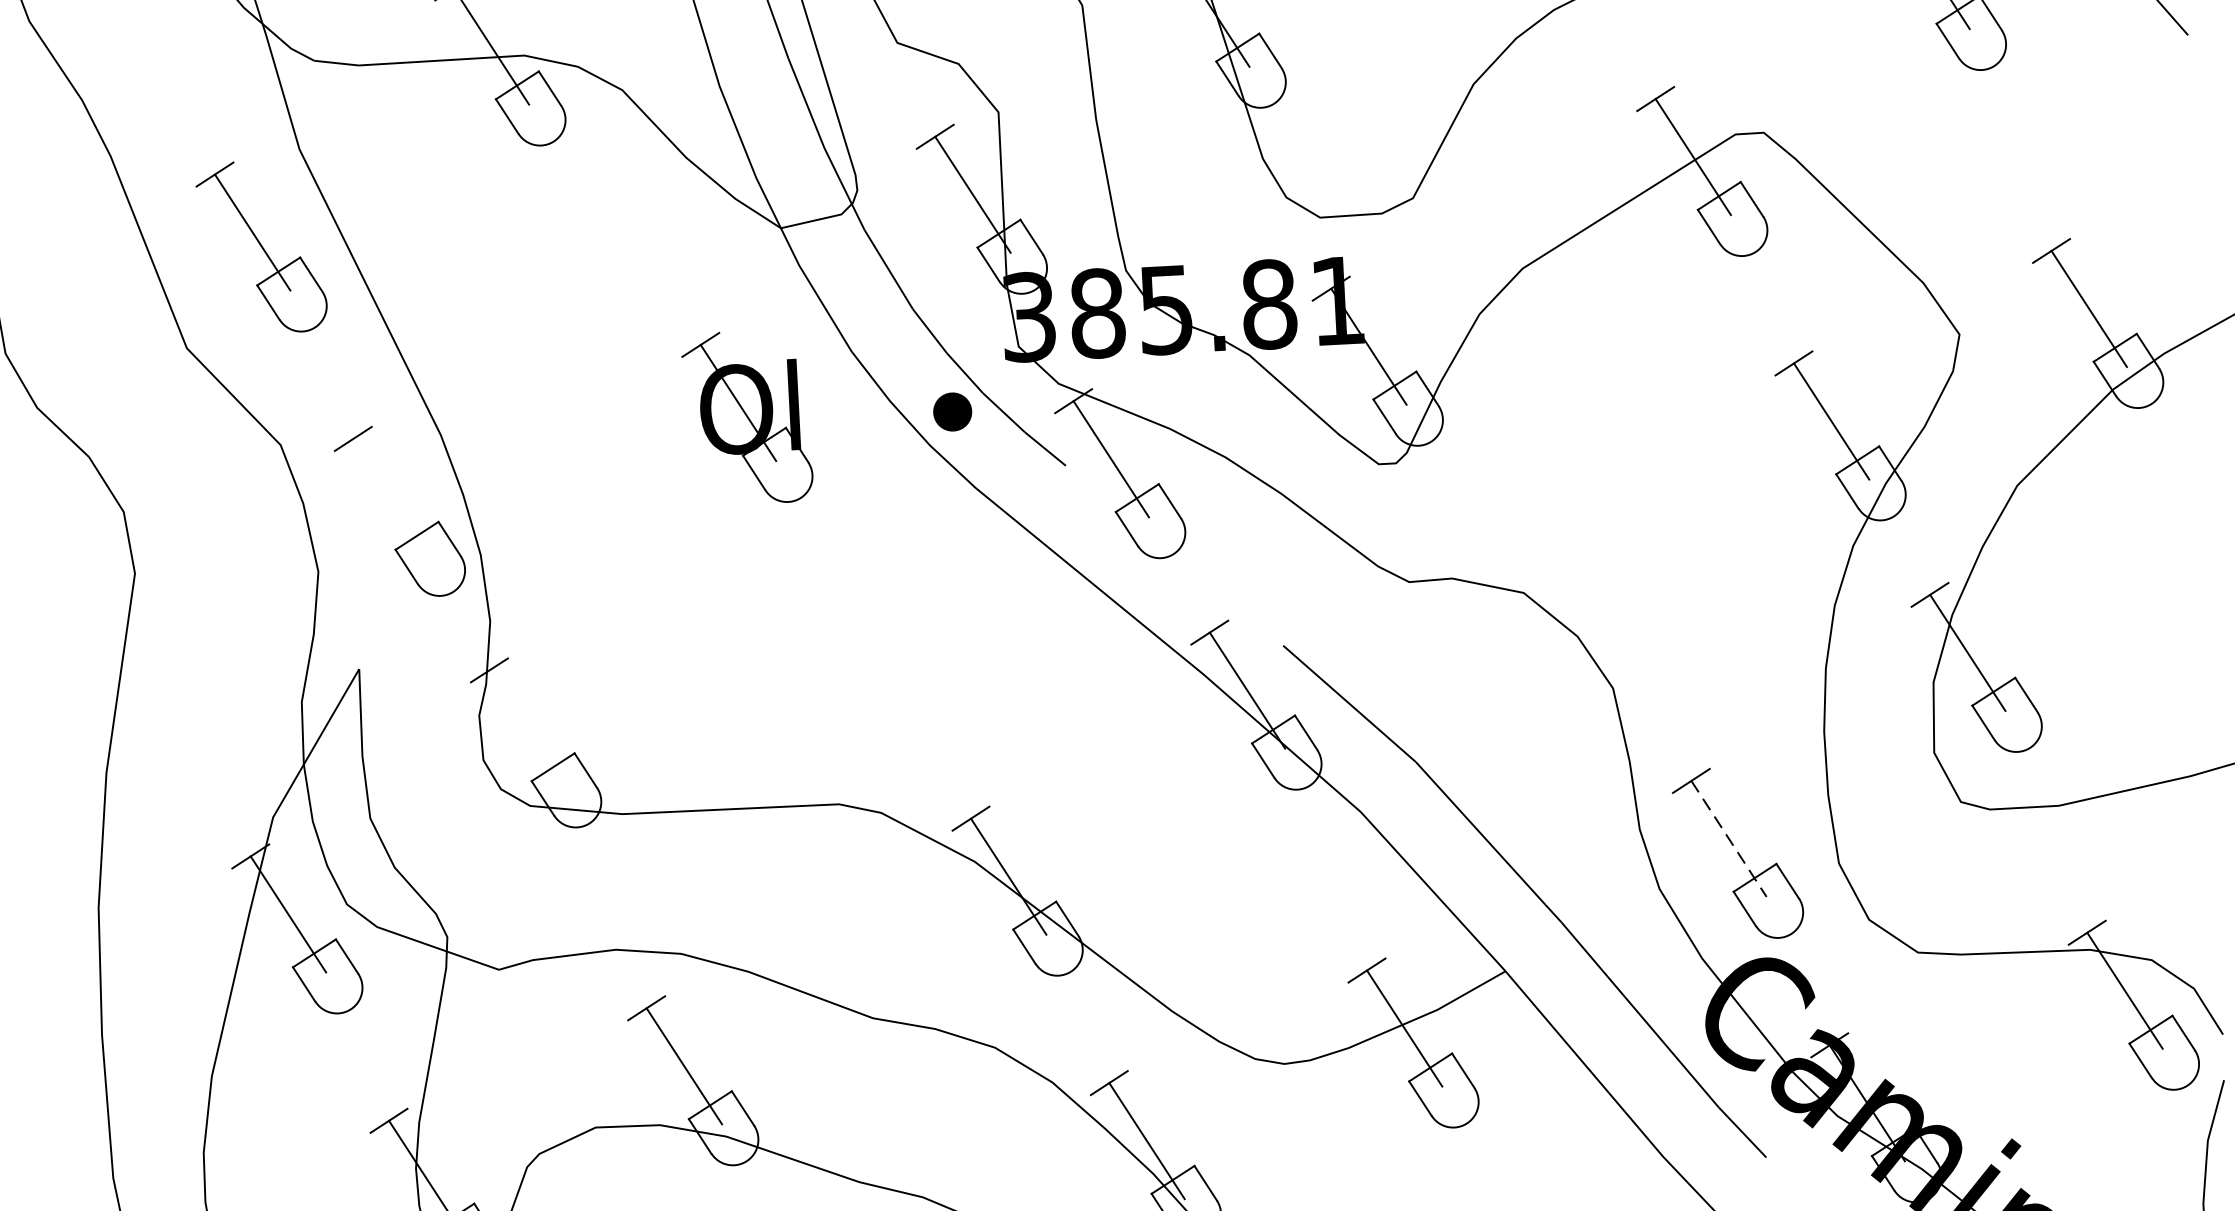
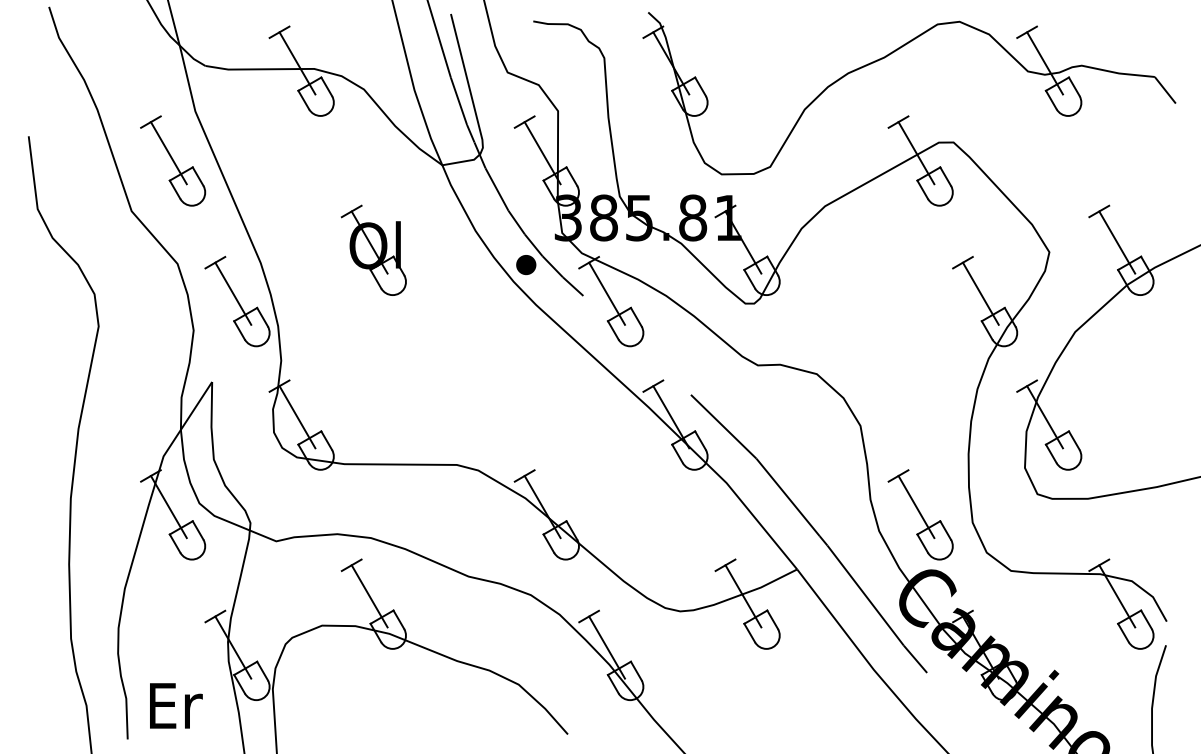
part: (746, 416) -> (373, 249), moved
line: (391, 496) -> (233, 293), added
line: (527, 728) -> (297, 417), added
line: (1729, 839) -> (916, 507), dashed -> solid

